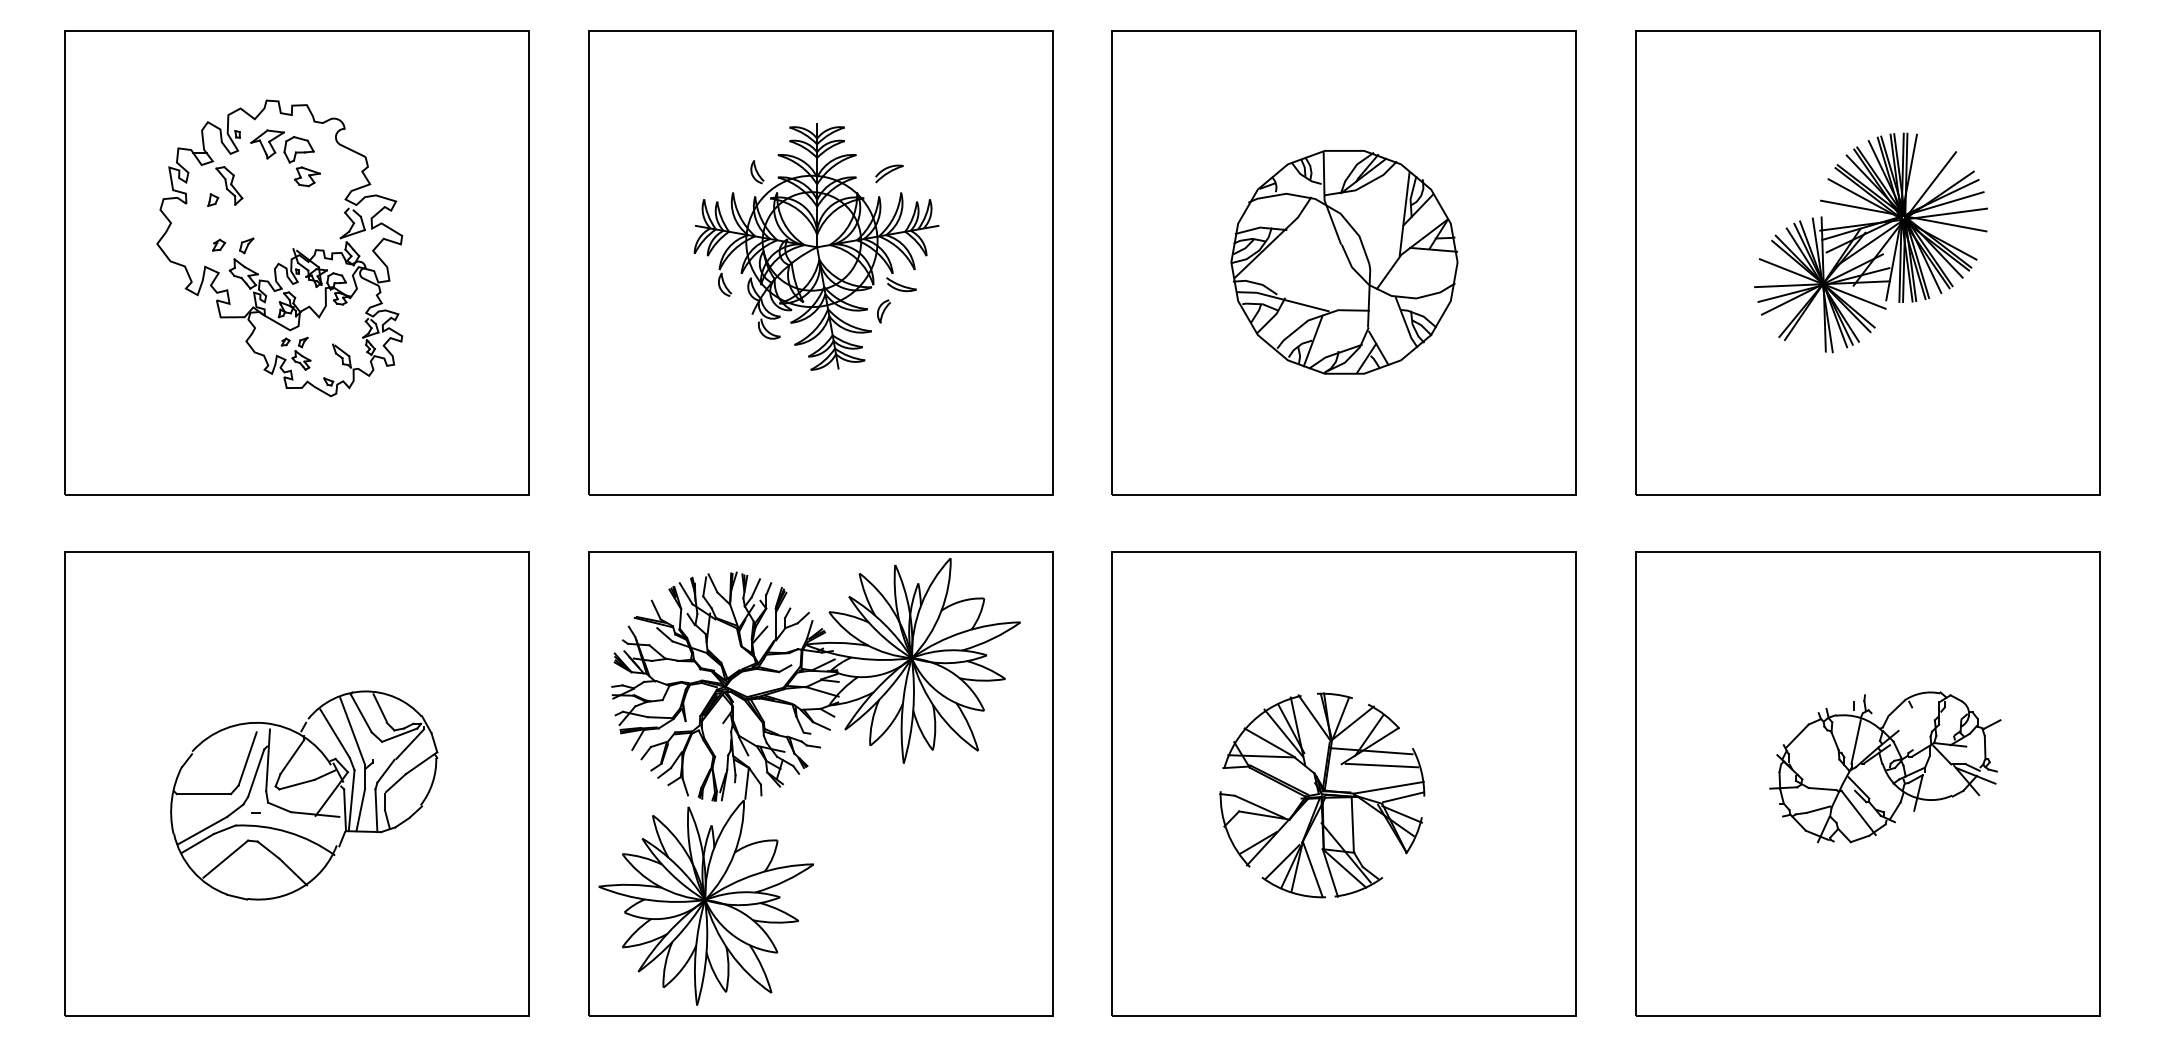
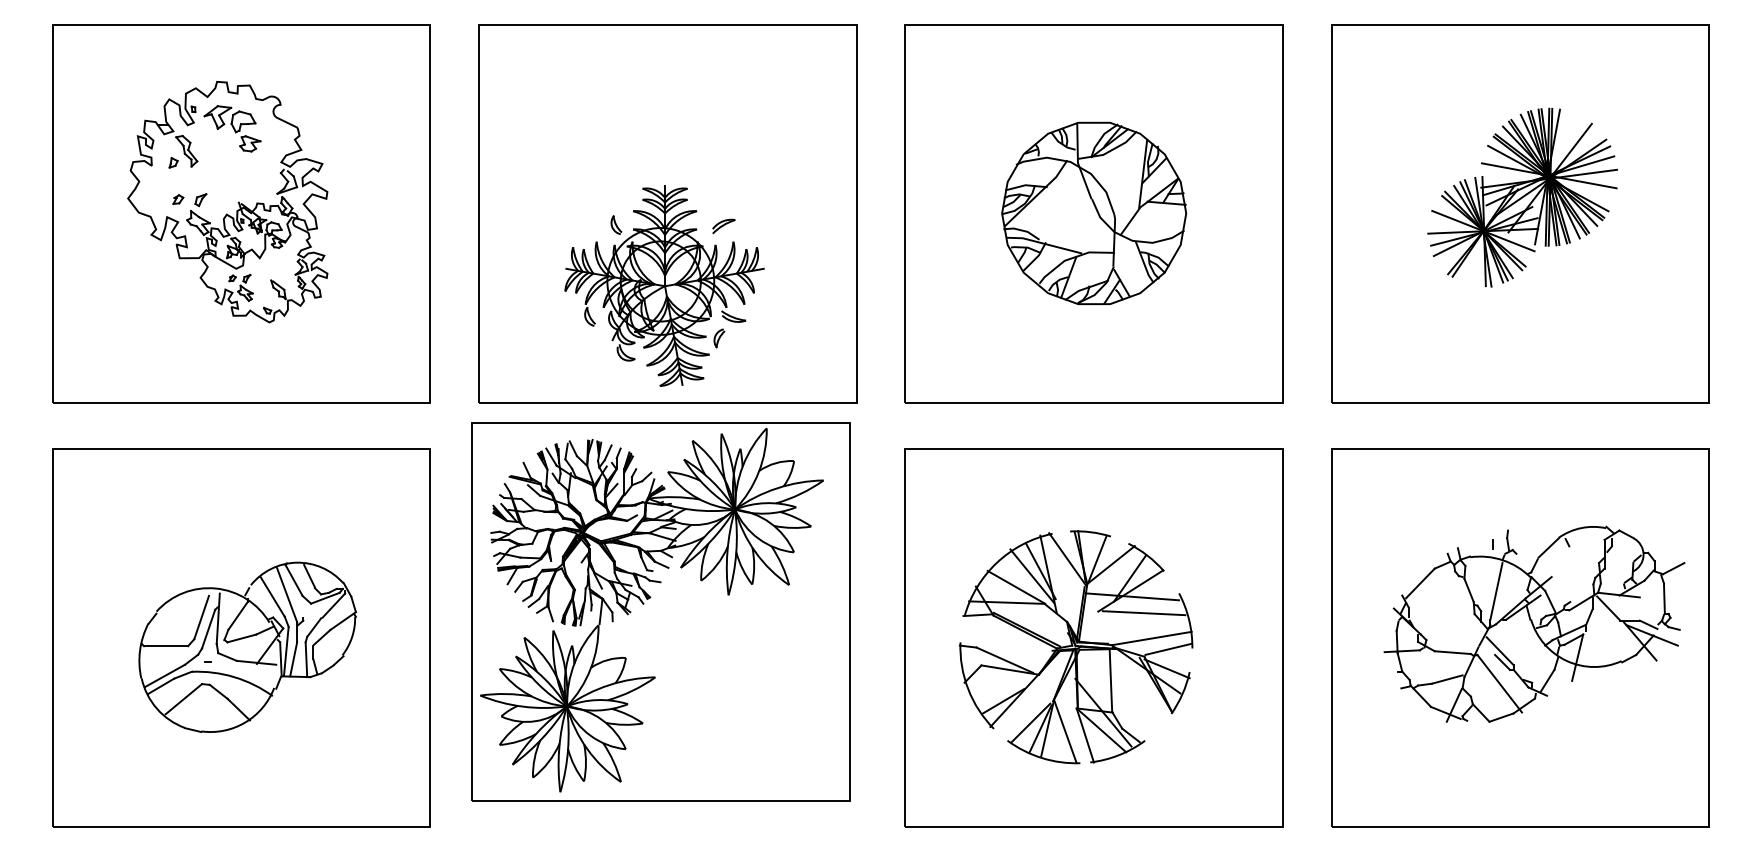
part: (816, 246) -> (664, 285), moved
part: (1884, 767) -> (1533, 624), size x1.6
part: (820, 783) -> (660, 611), moved
part: (1321, 795) -> (1075, 647), size x1.4

